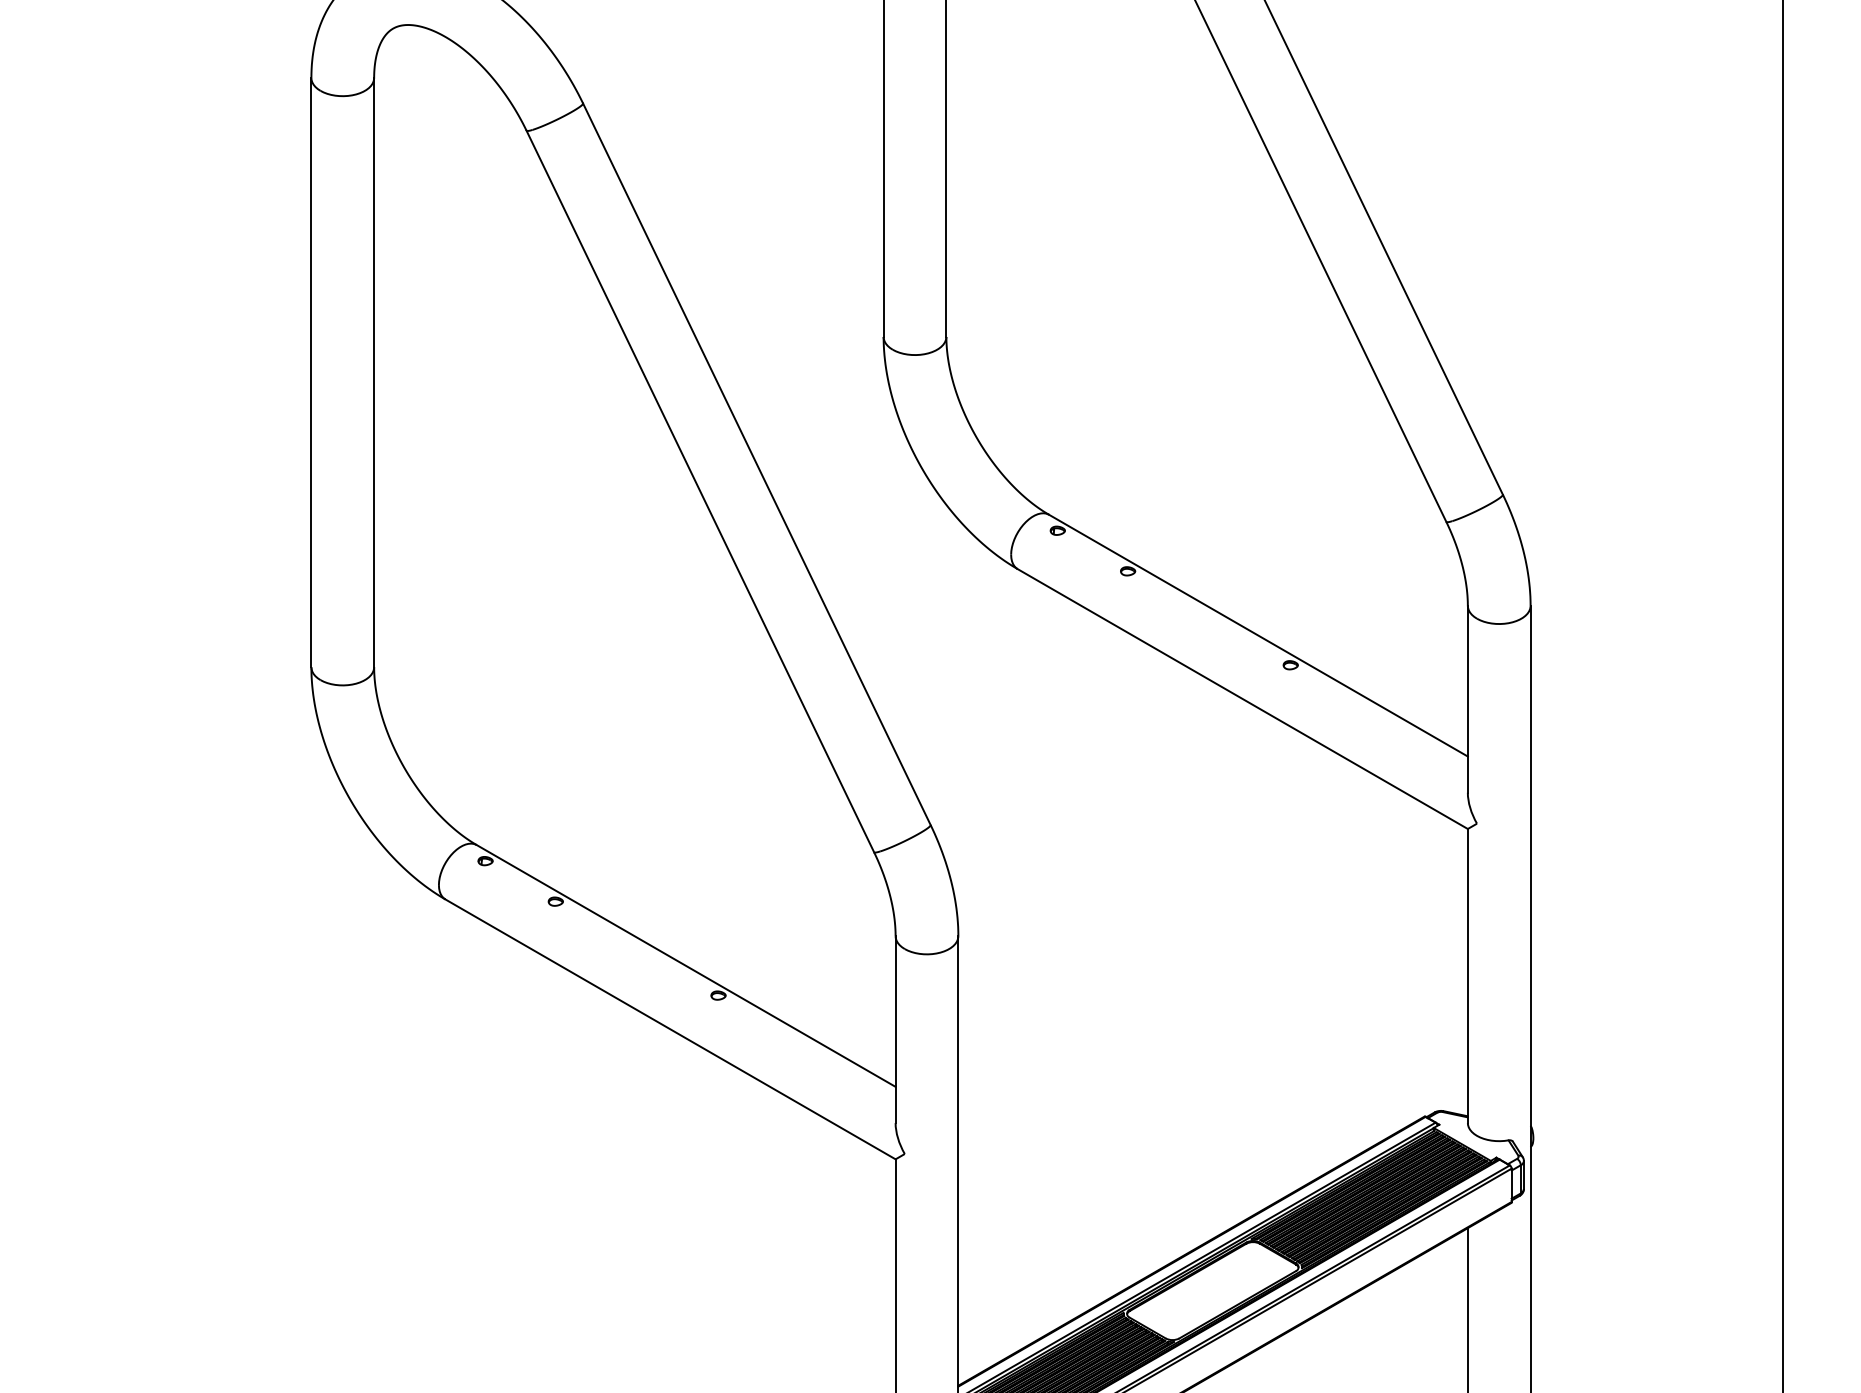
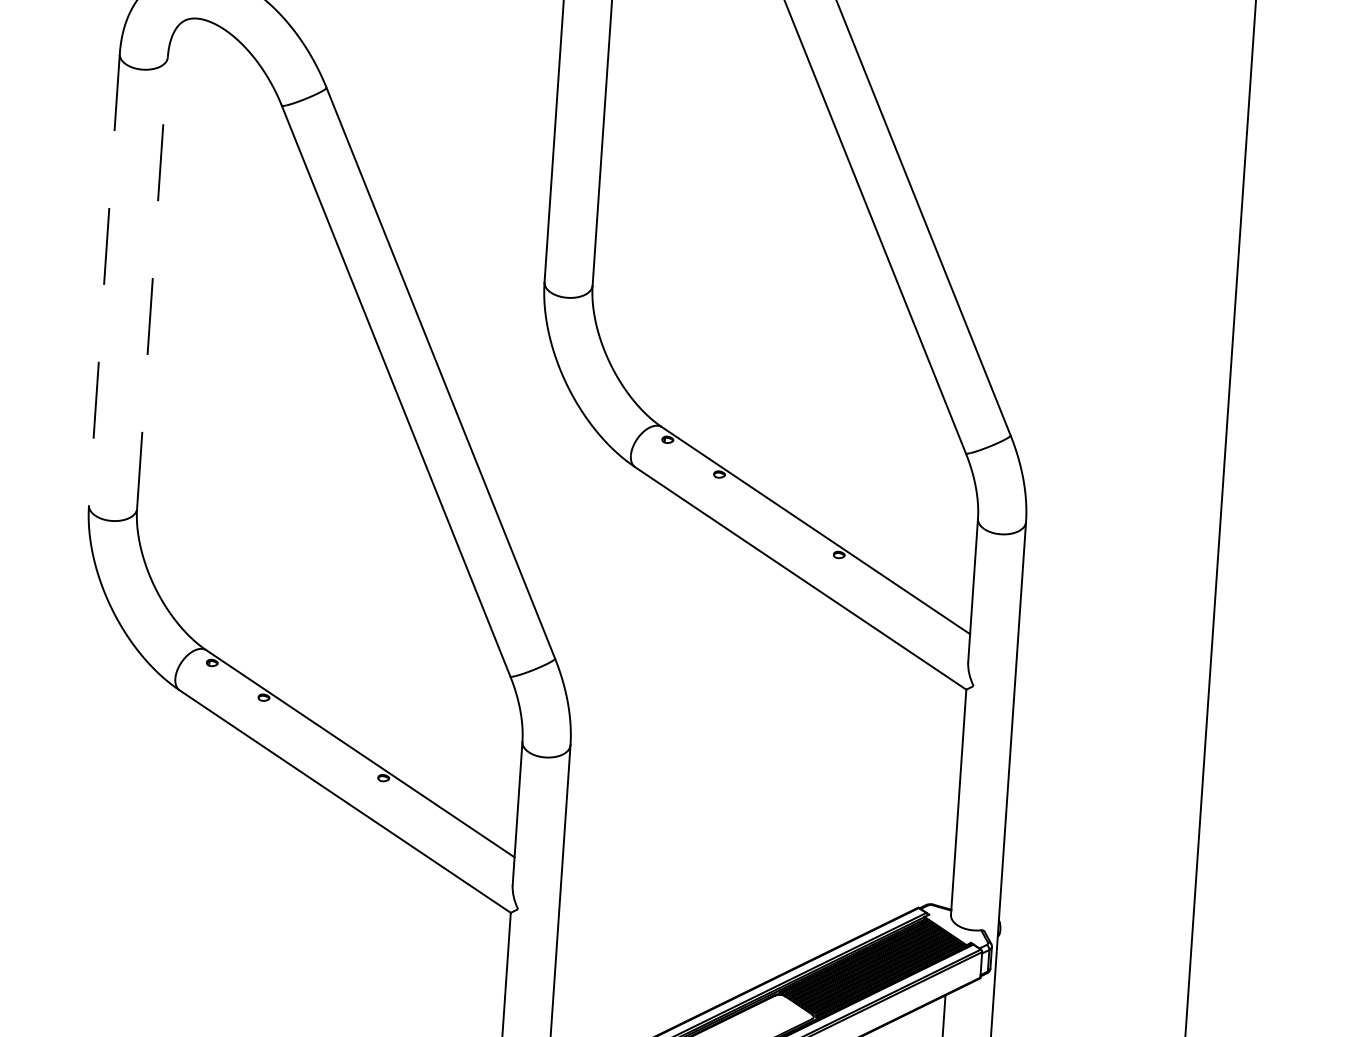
line: (311, 372) -> (104, 279), solid -> dashed
line: (374, 372) -> (152, 282), solid -> dashed

